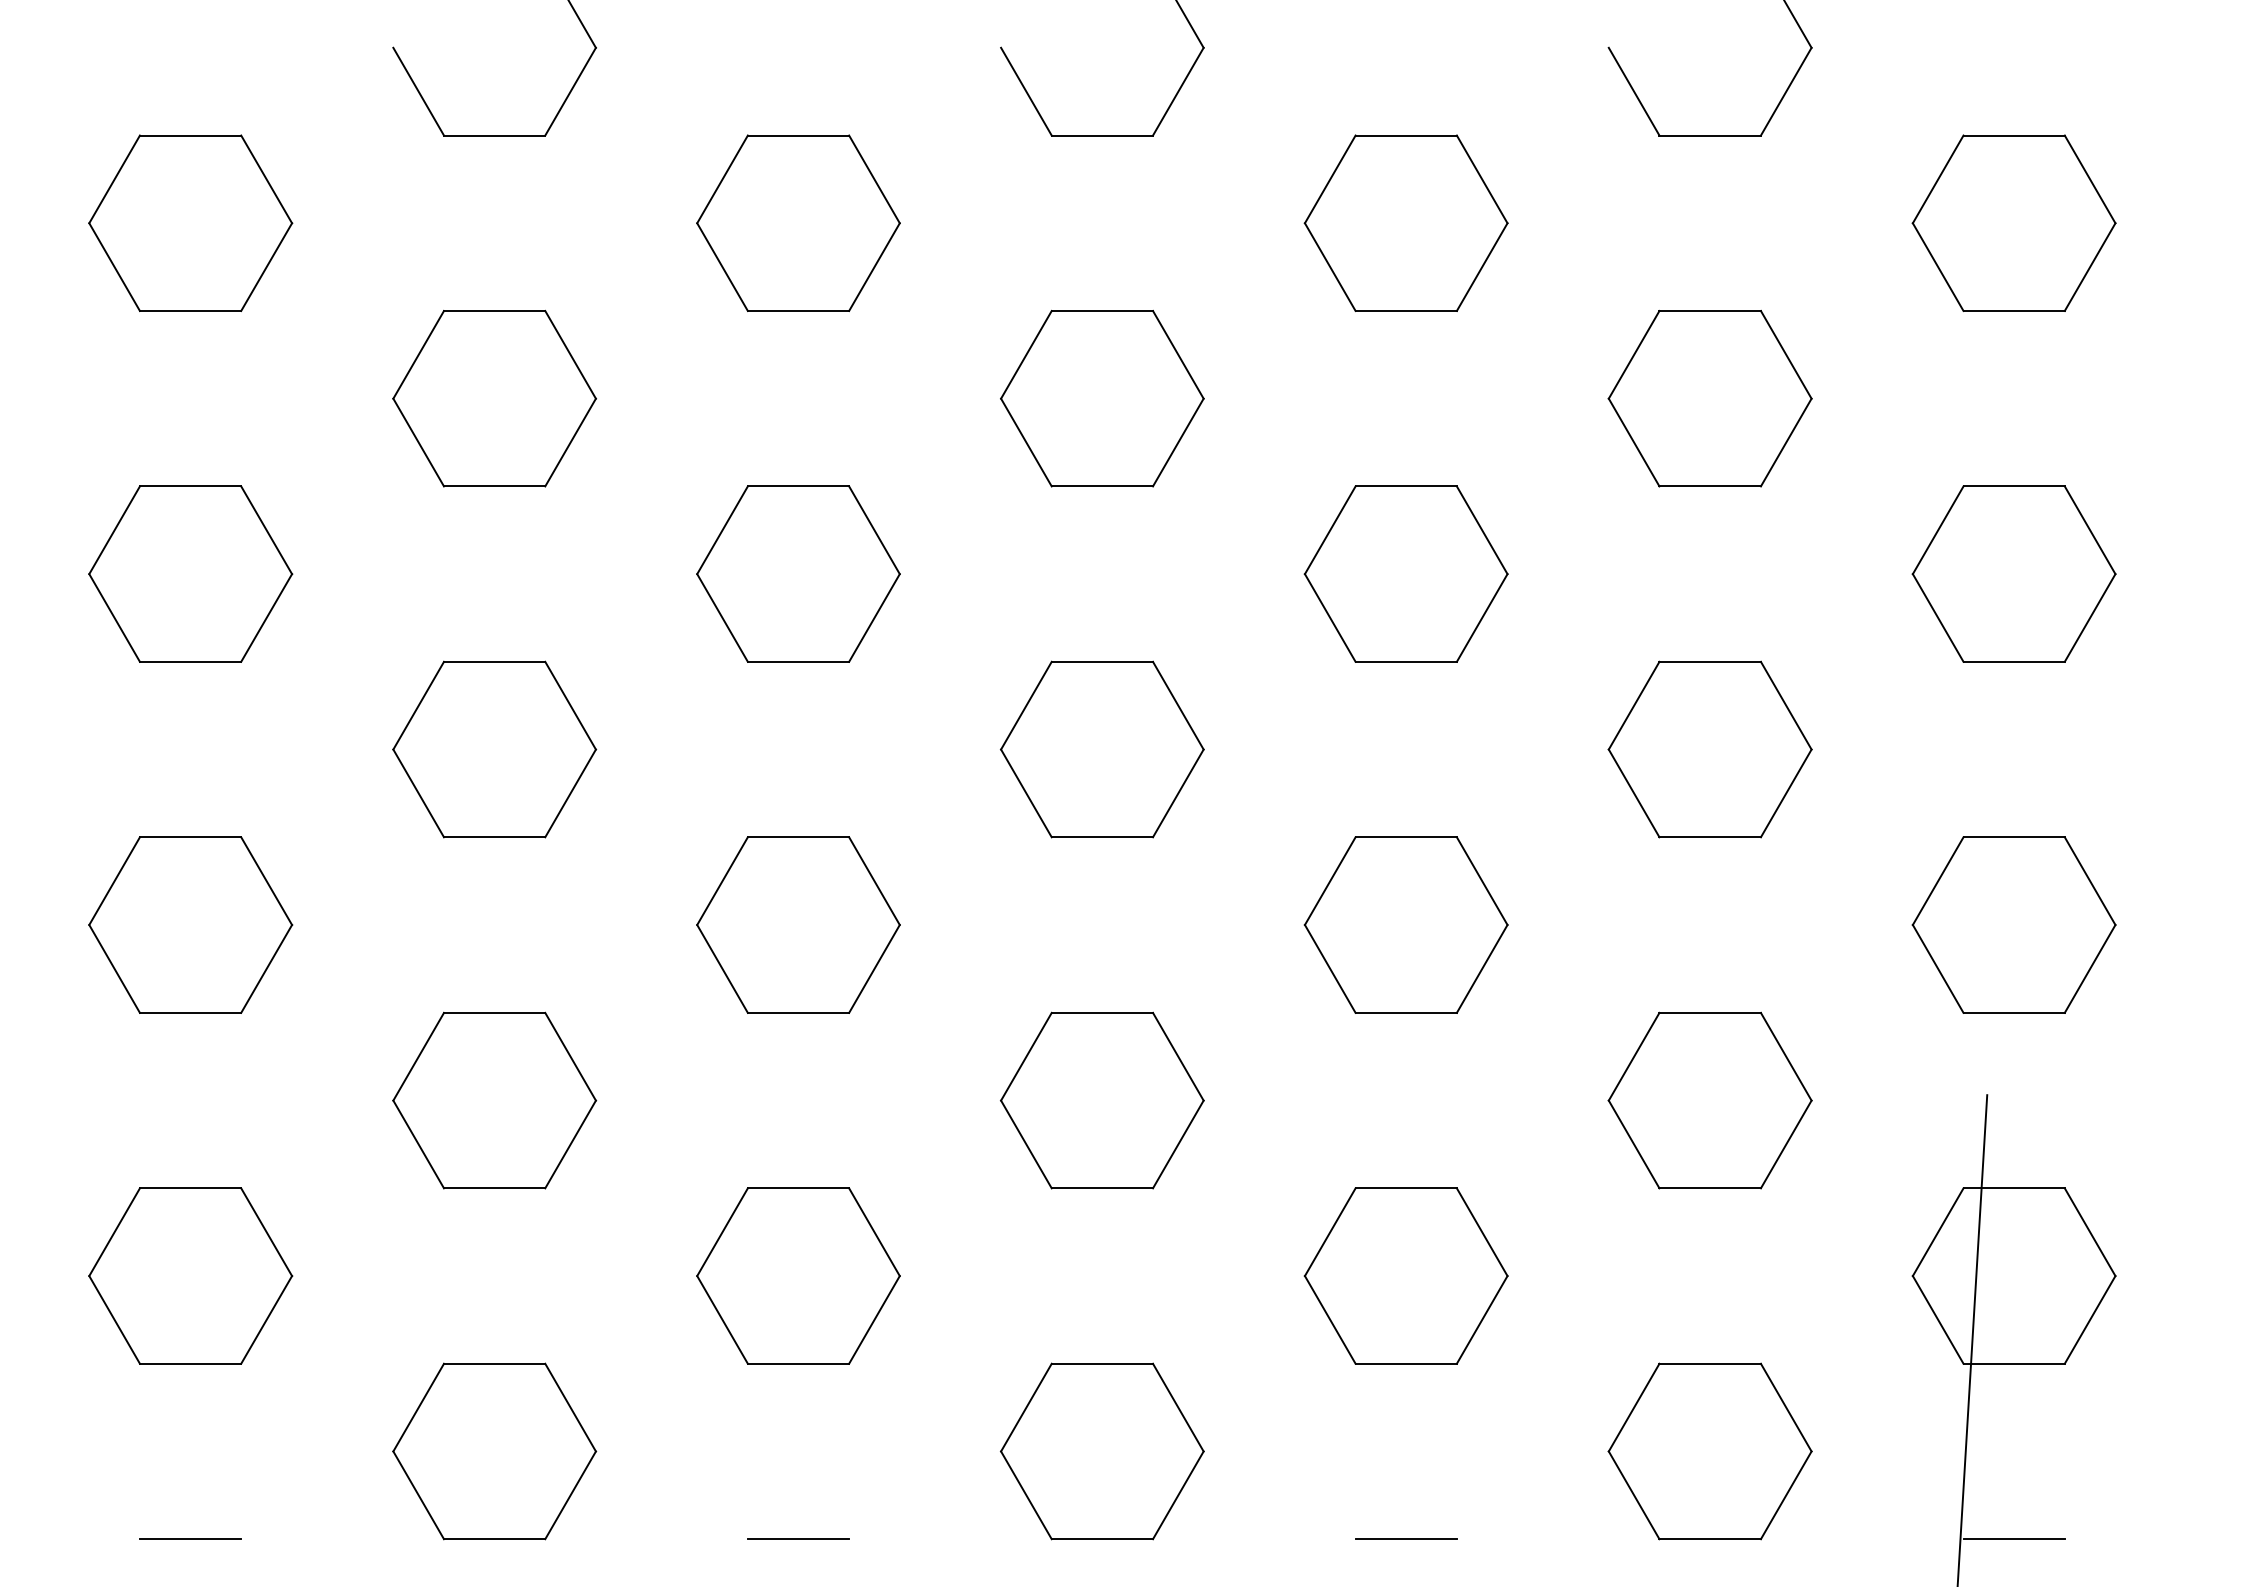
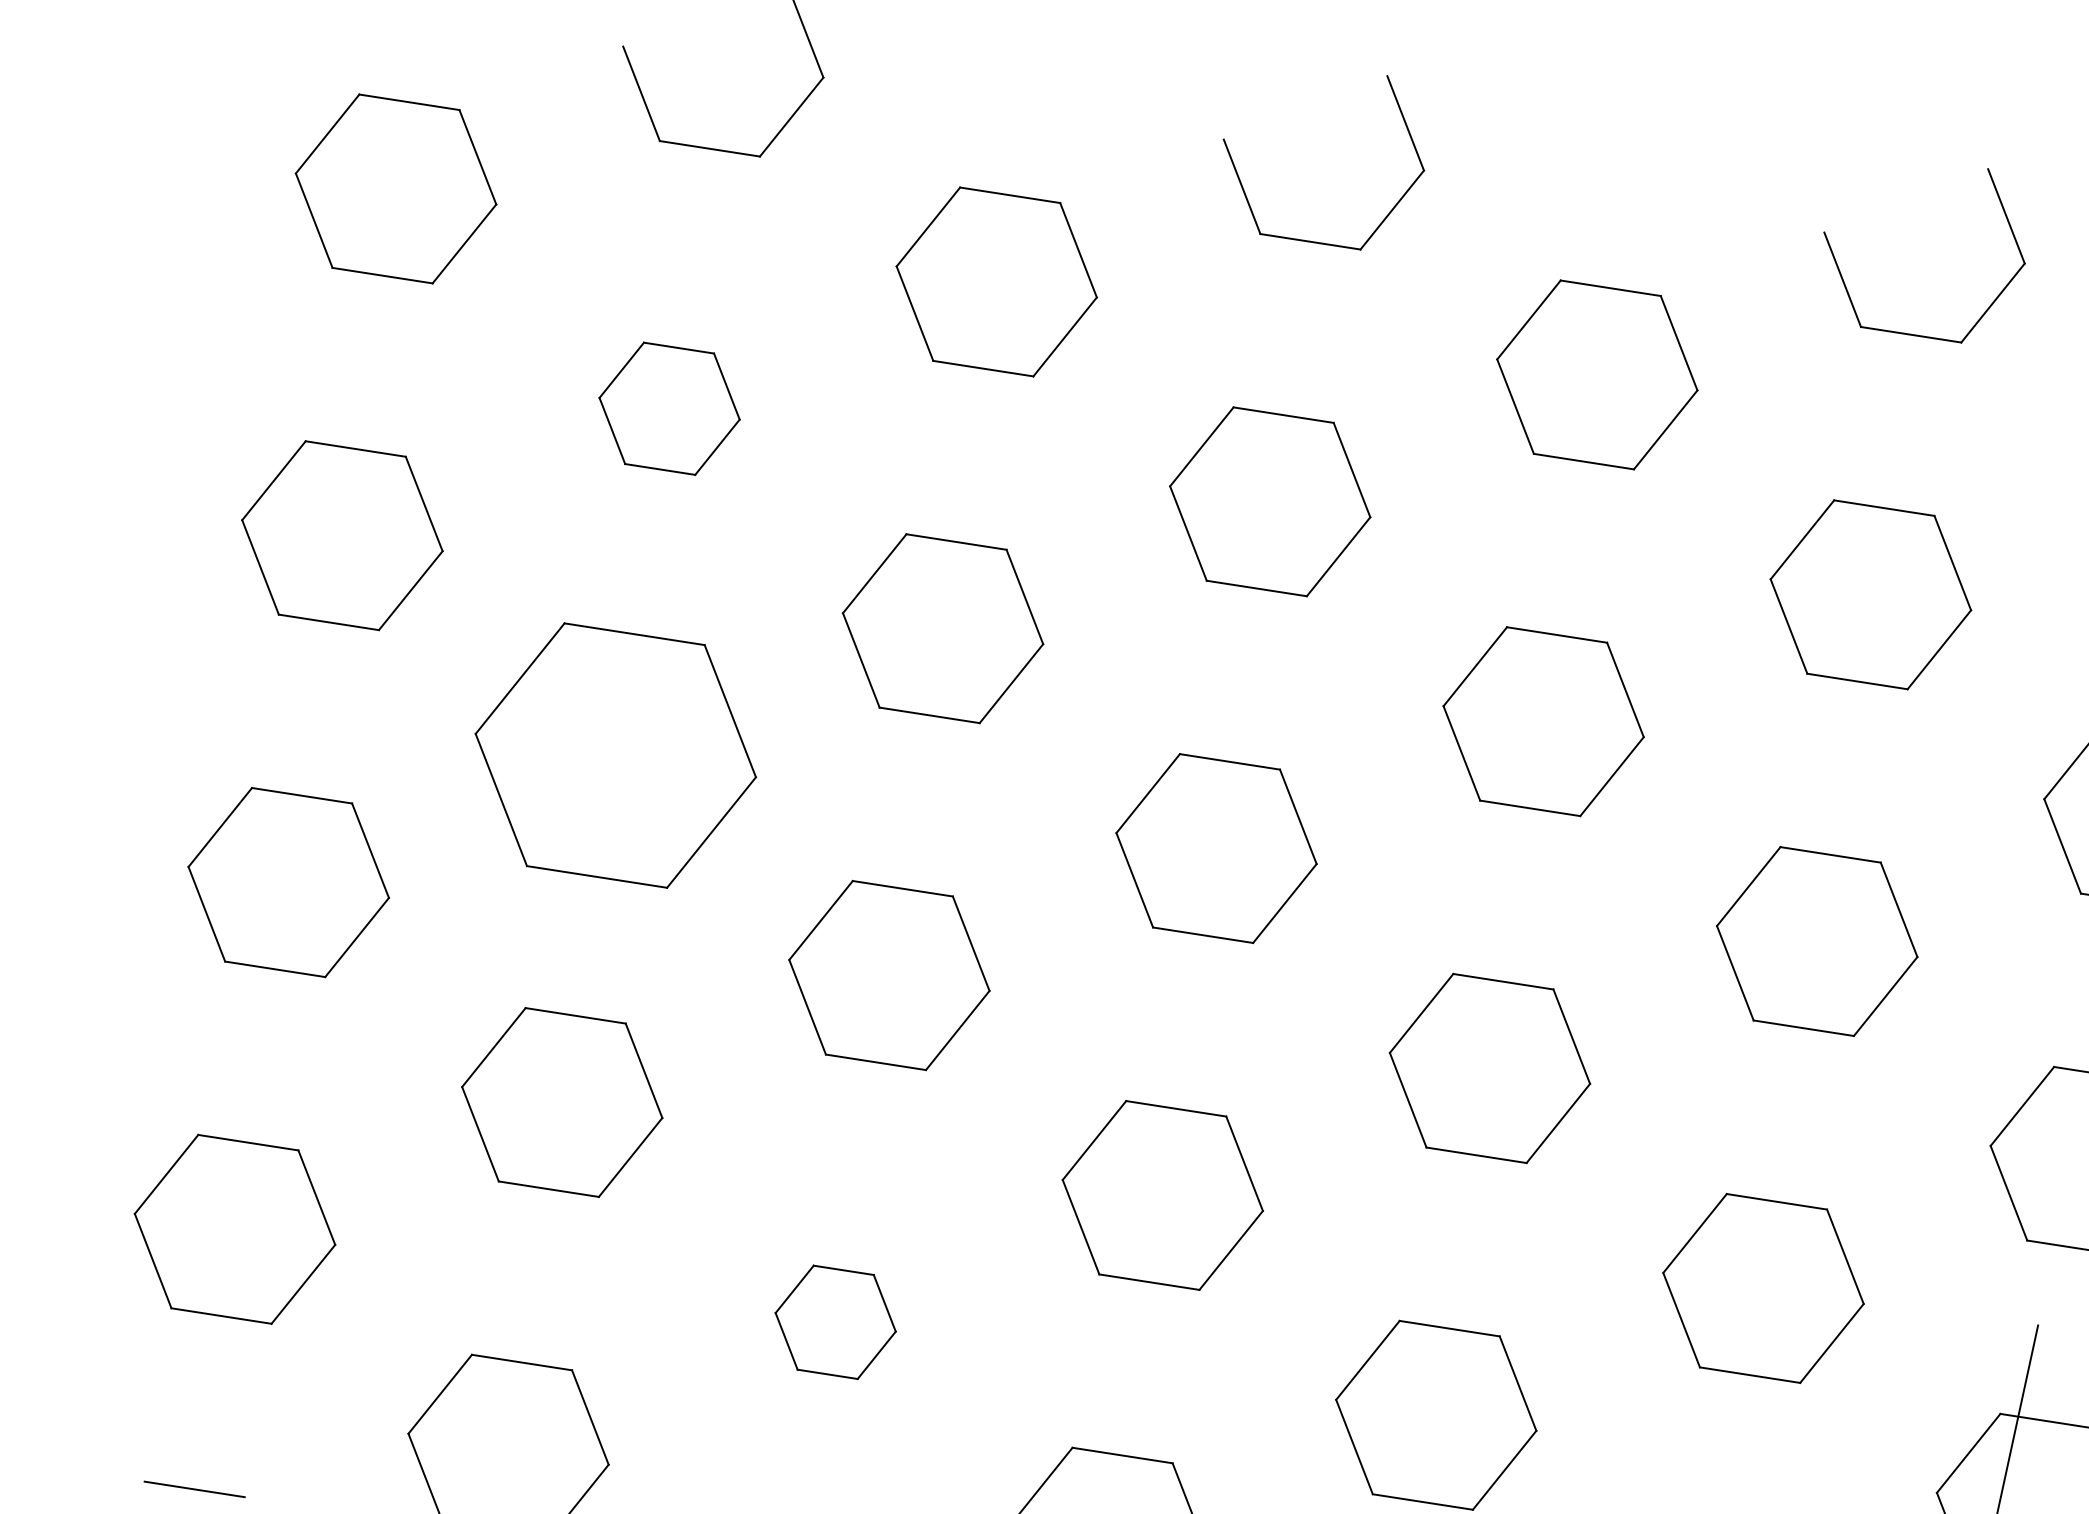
part: (494, 398) -> (669, 408), size x0.7
part: (494, 749) -> (615, 755), size x1.4
part: (798, 1275) -> (835, 1321), size x0.6

